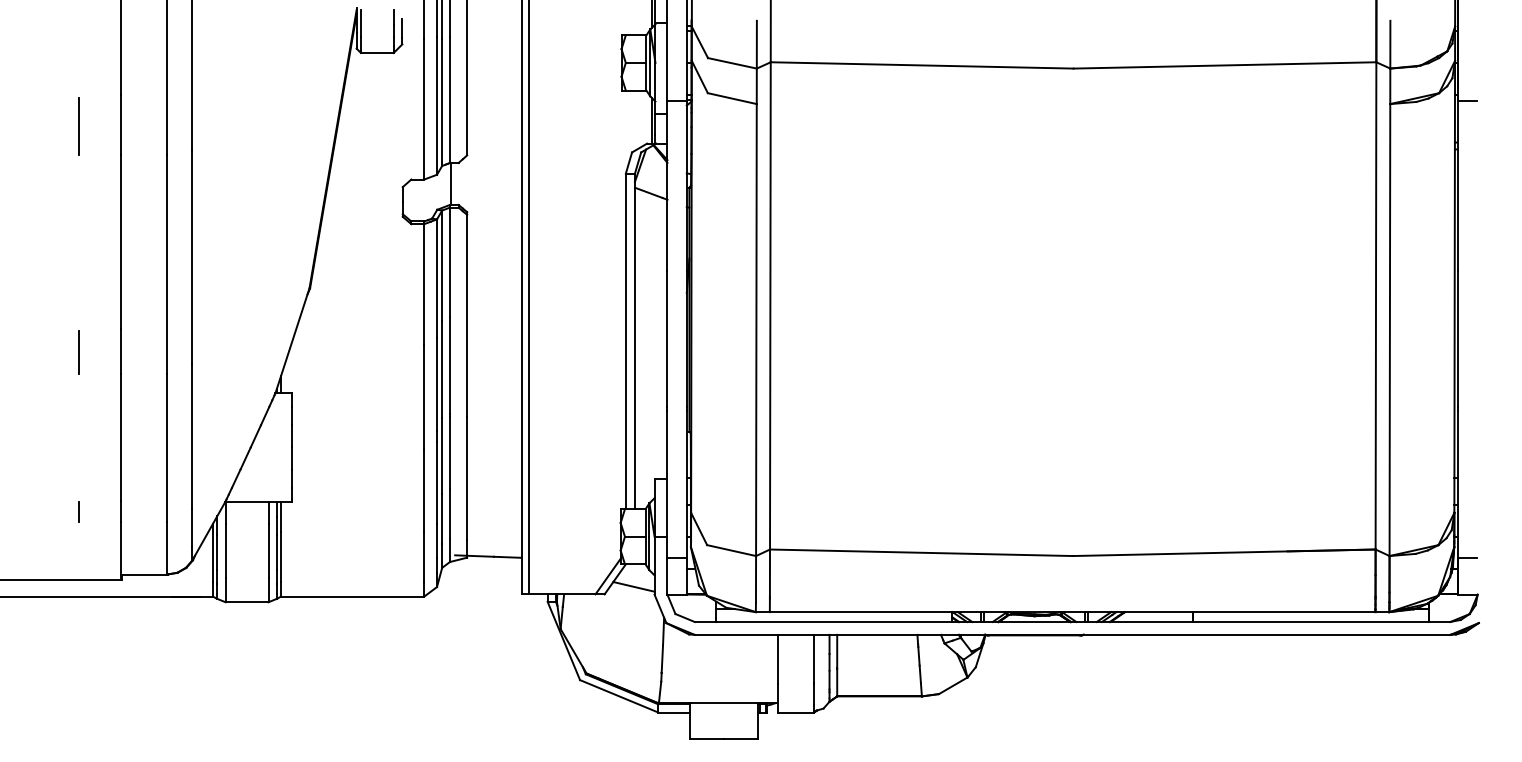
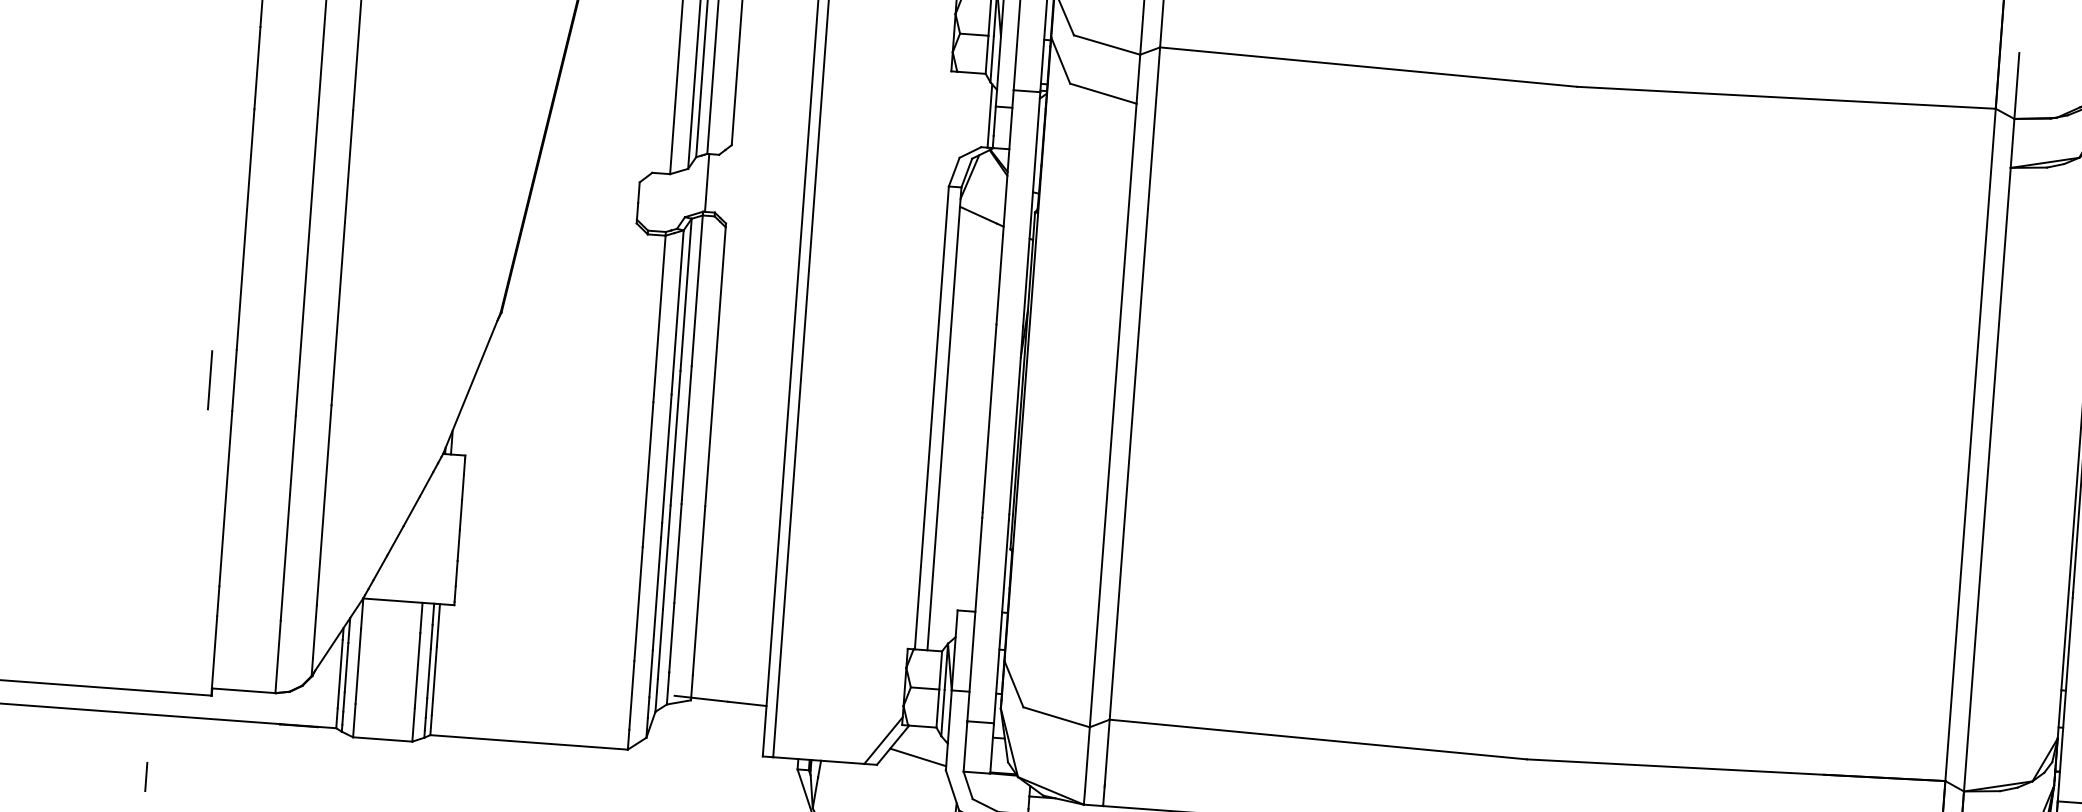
line: (78, 126) -> (198, 65), removed
line: (78, 352) -> (209, 380), moved
line: (78, 511) -> (146, 776), moved

